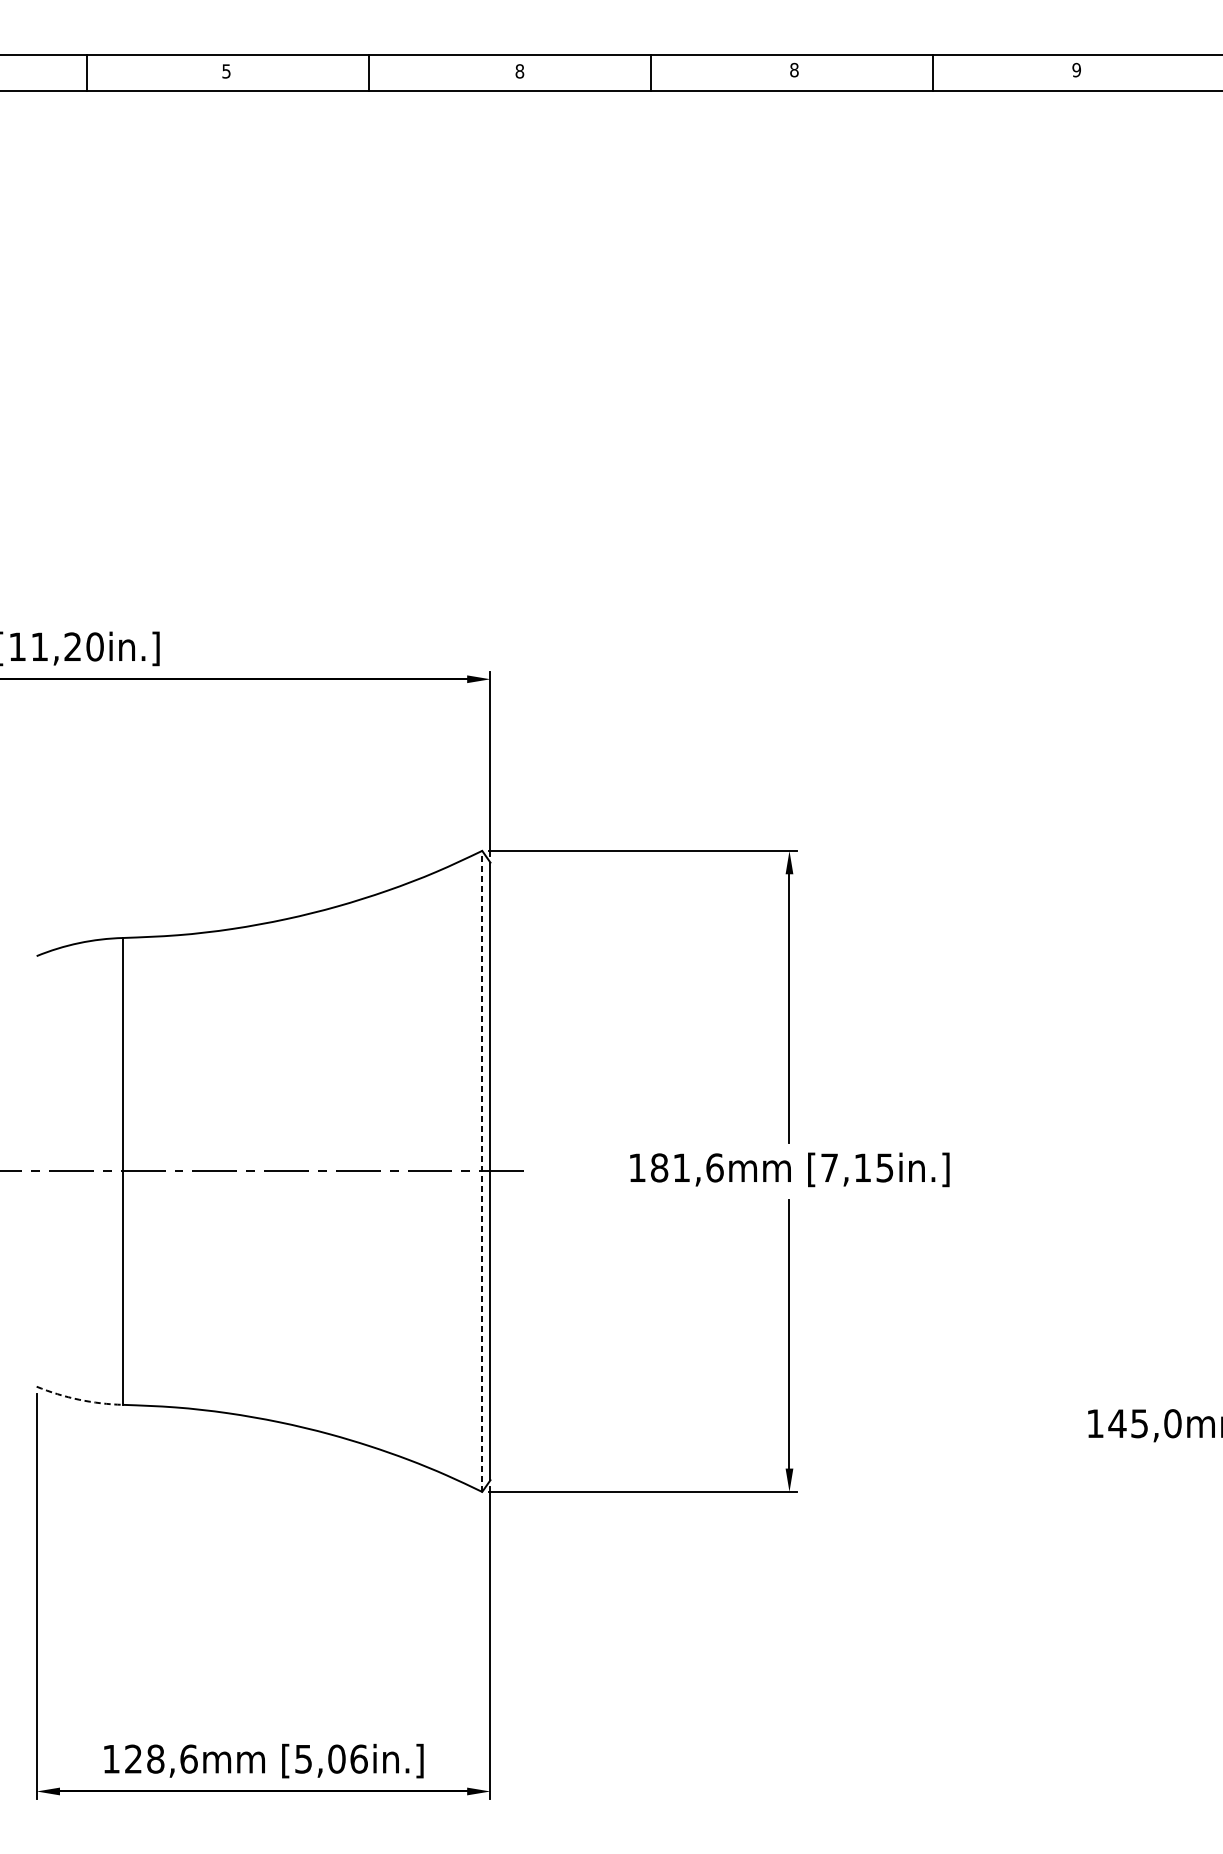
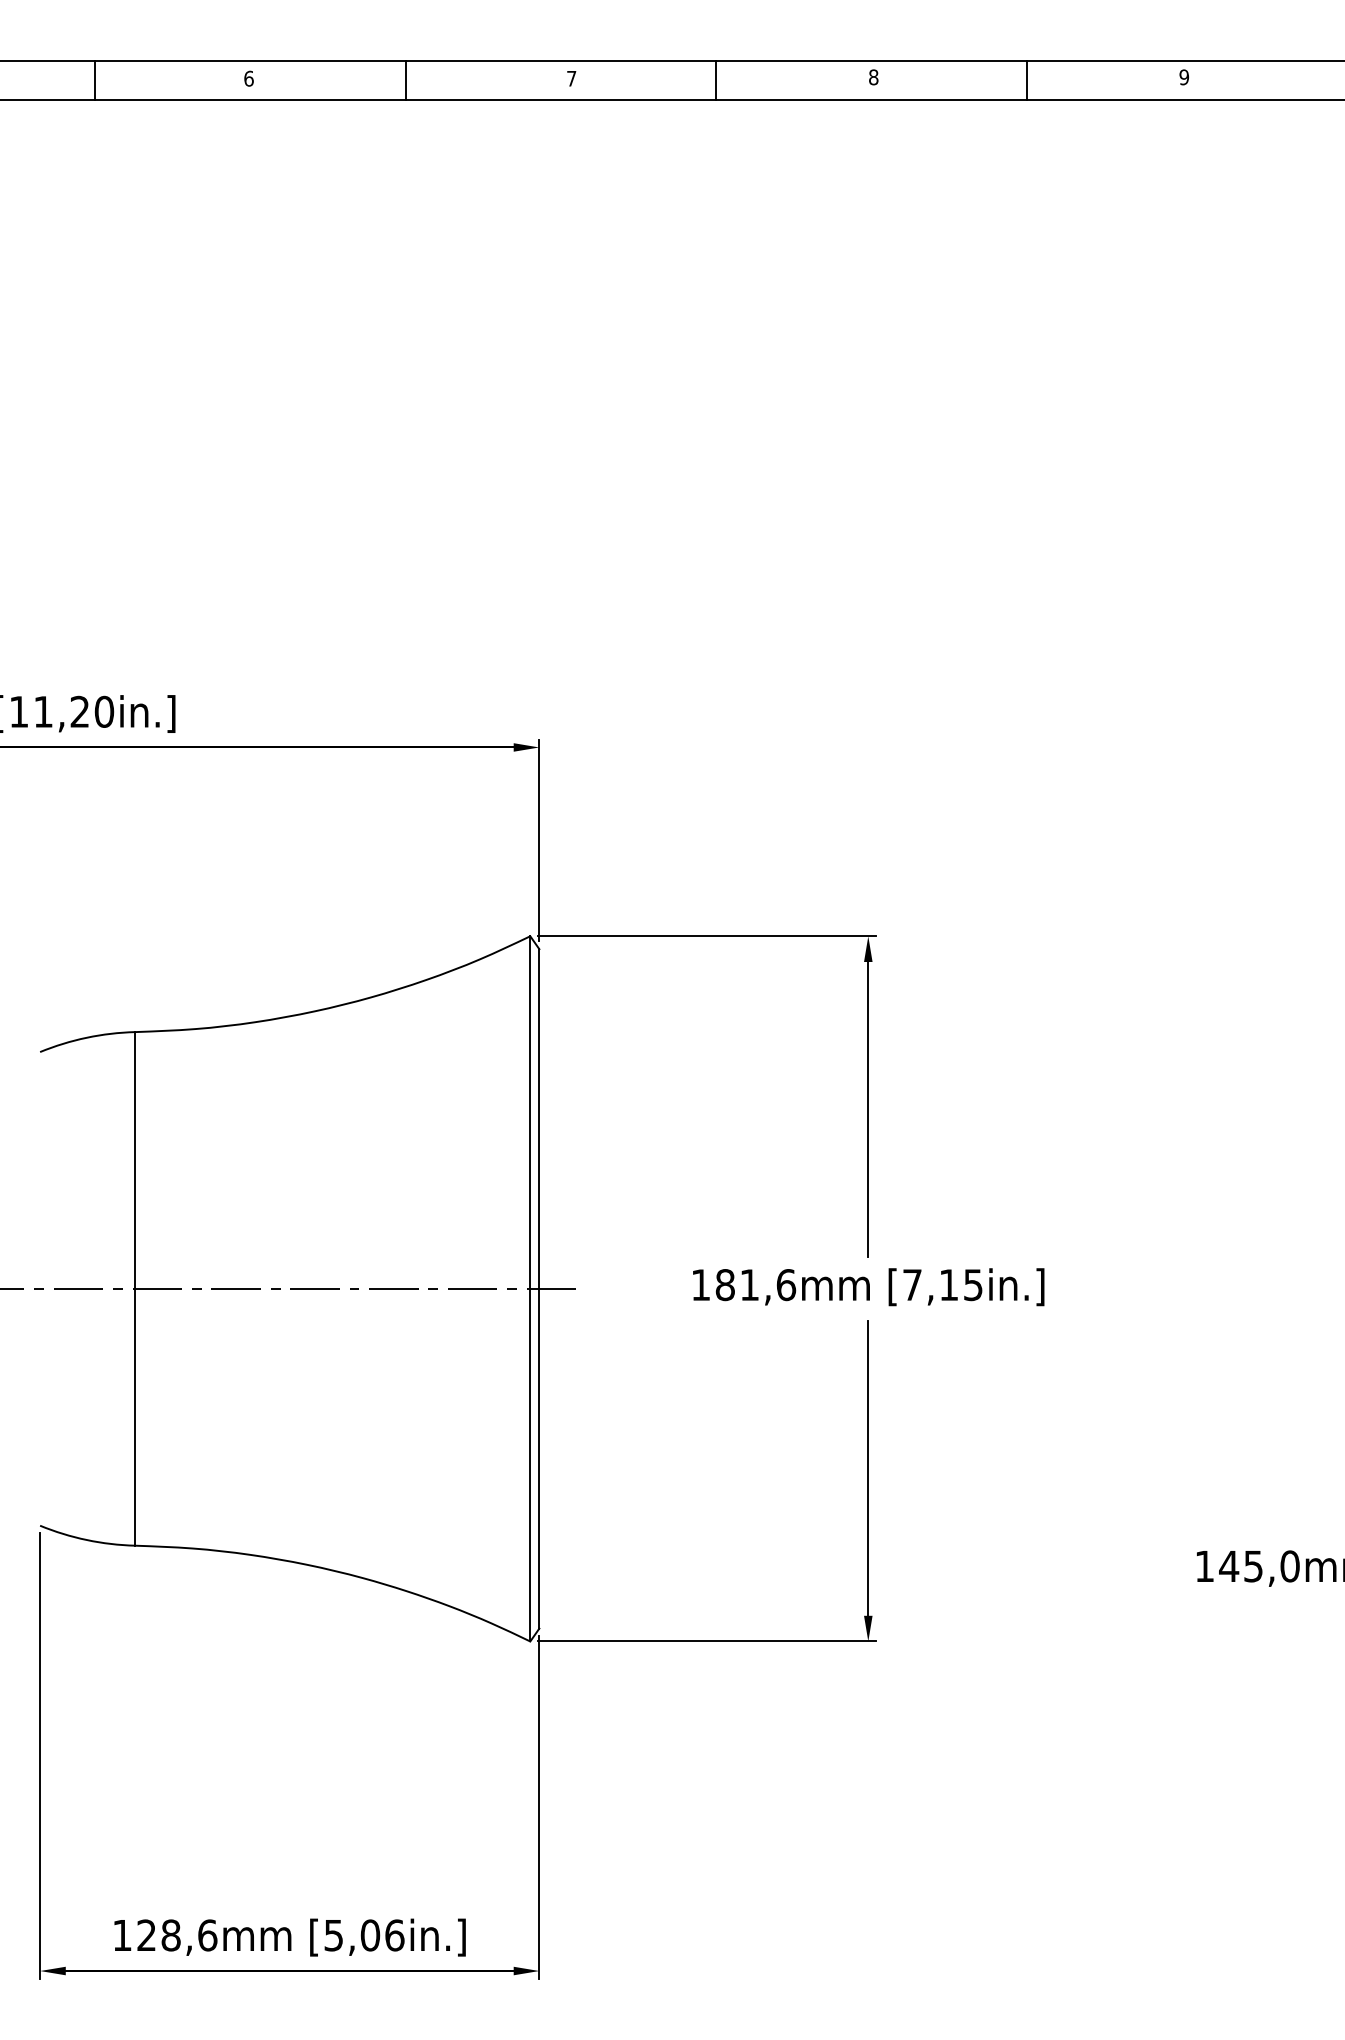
text: (226, 71) -> (248, 78), 5 -> 6
text: (519, 71) -> (571, 78), 8 -> 7
line: (482, 1171) -> (530, 1288), dashed -> solid
arc: (78, 1400) -> (86, 1540), dashed -> solid

